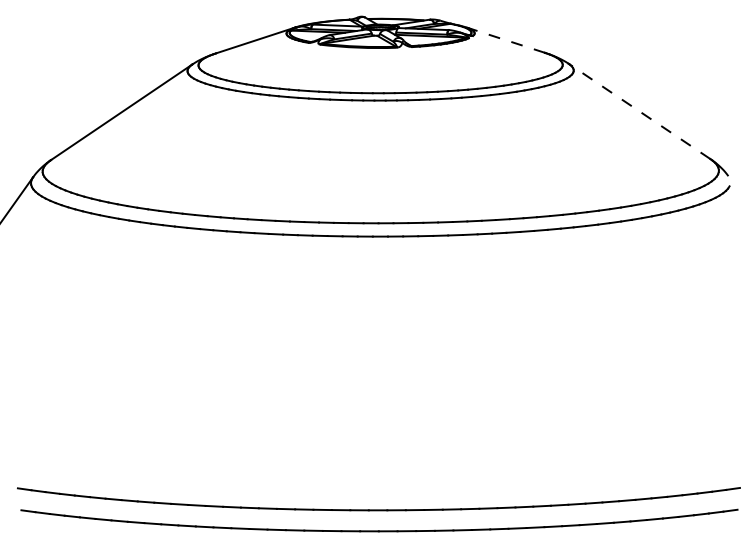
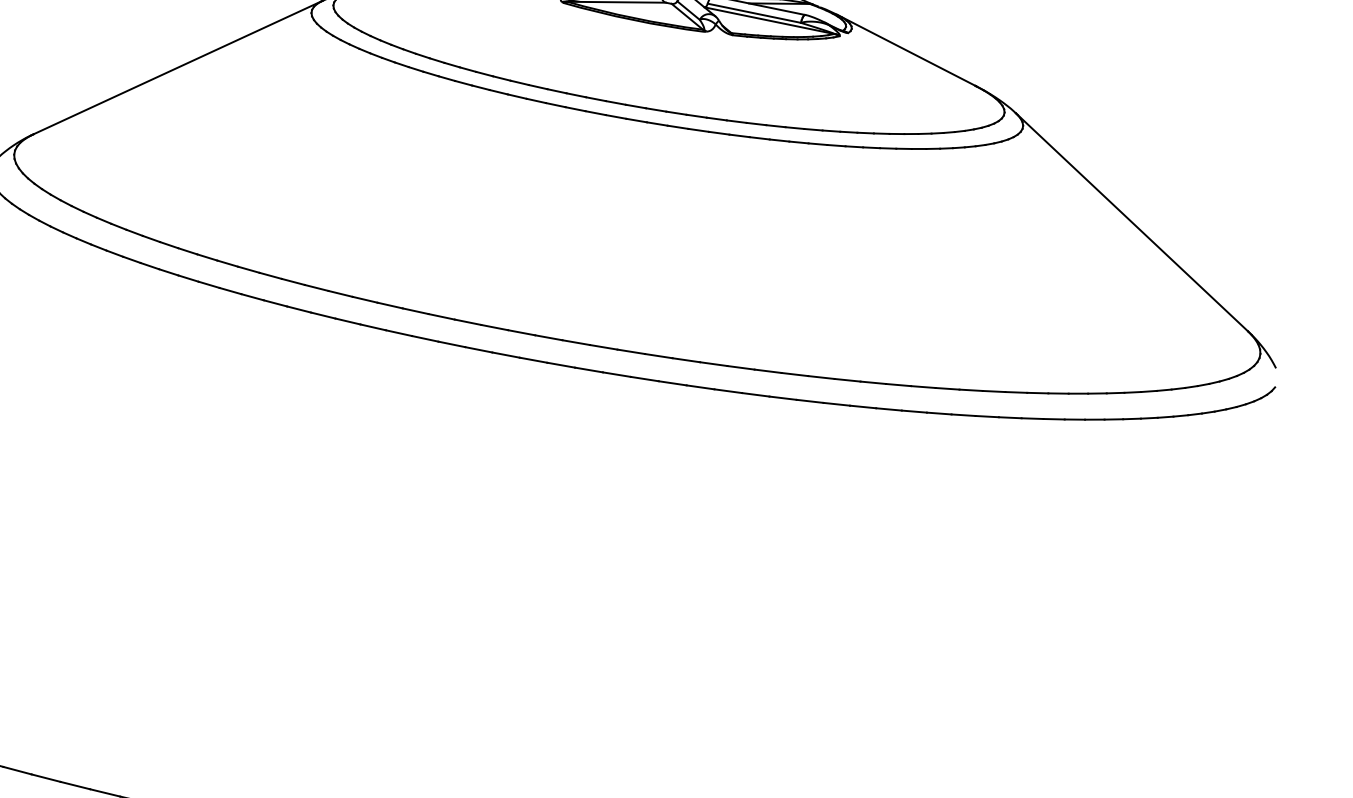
line: (505, 40) -> (906, 51), dashed -> solid
line: (639, 111) -> (1131, 222), dashed -> solid

